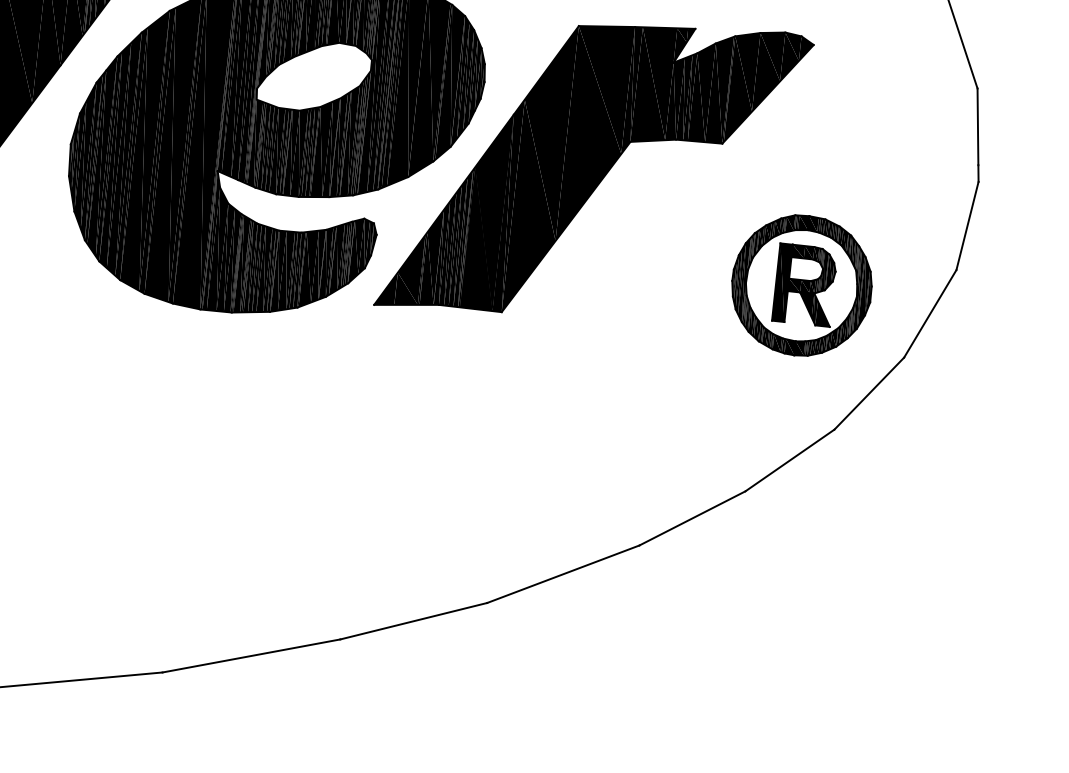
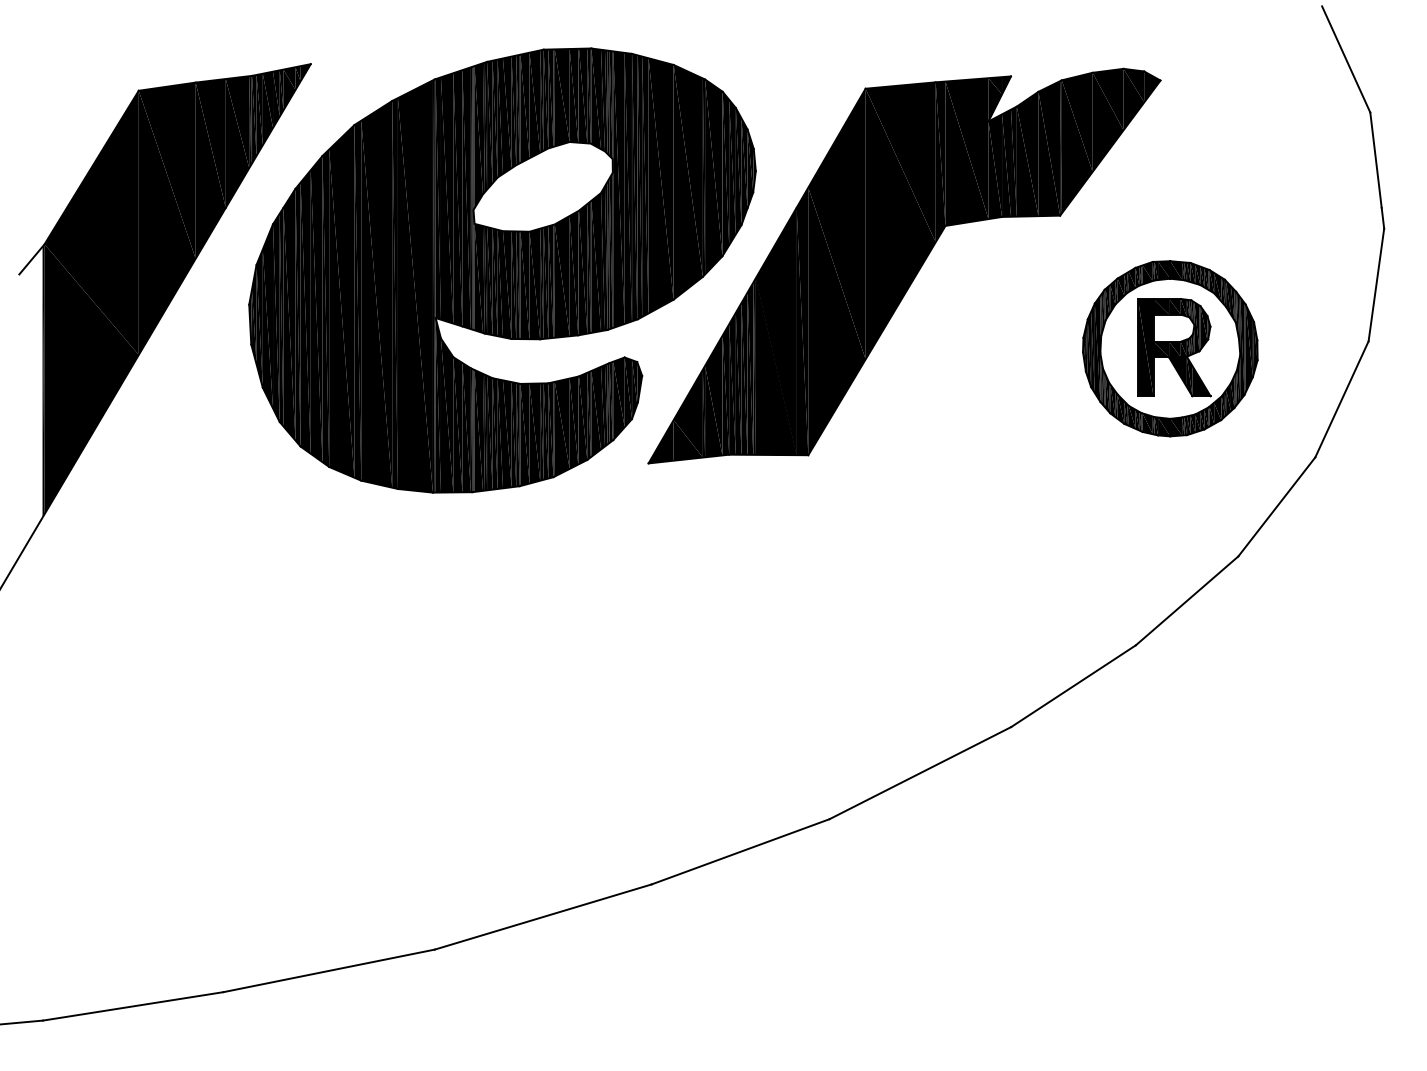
part: (802, 285) -> (1170, 348), moved

